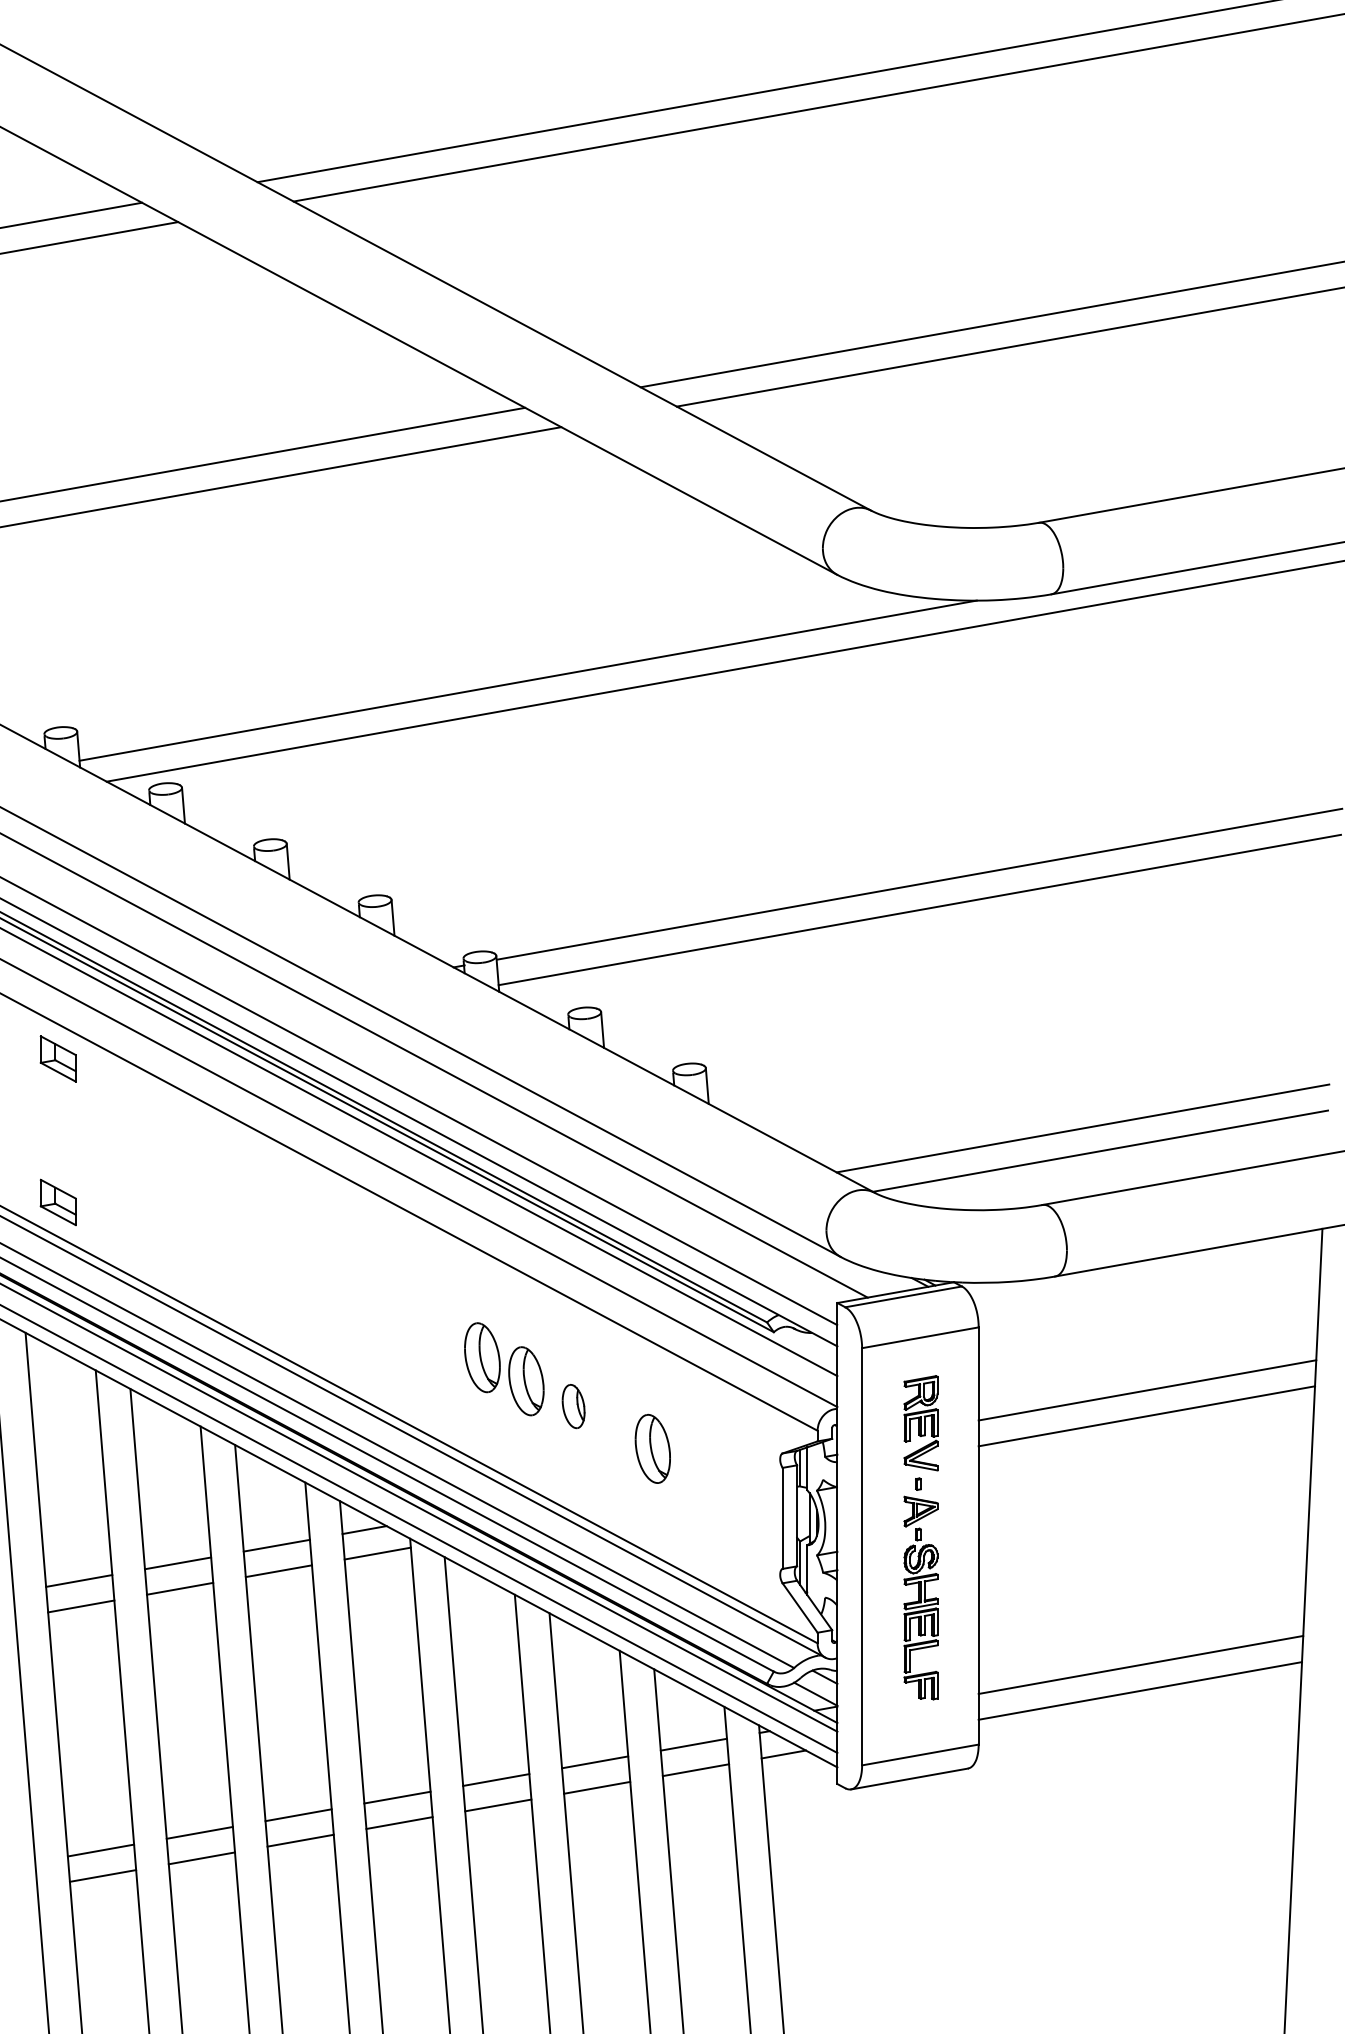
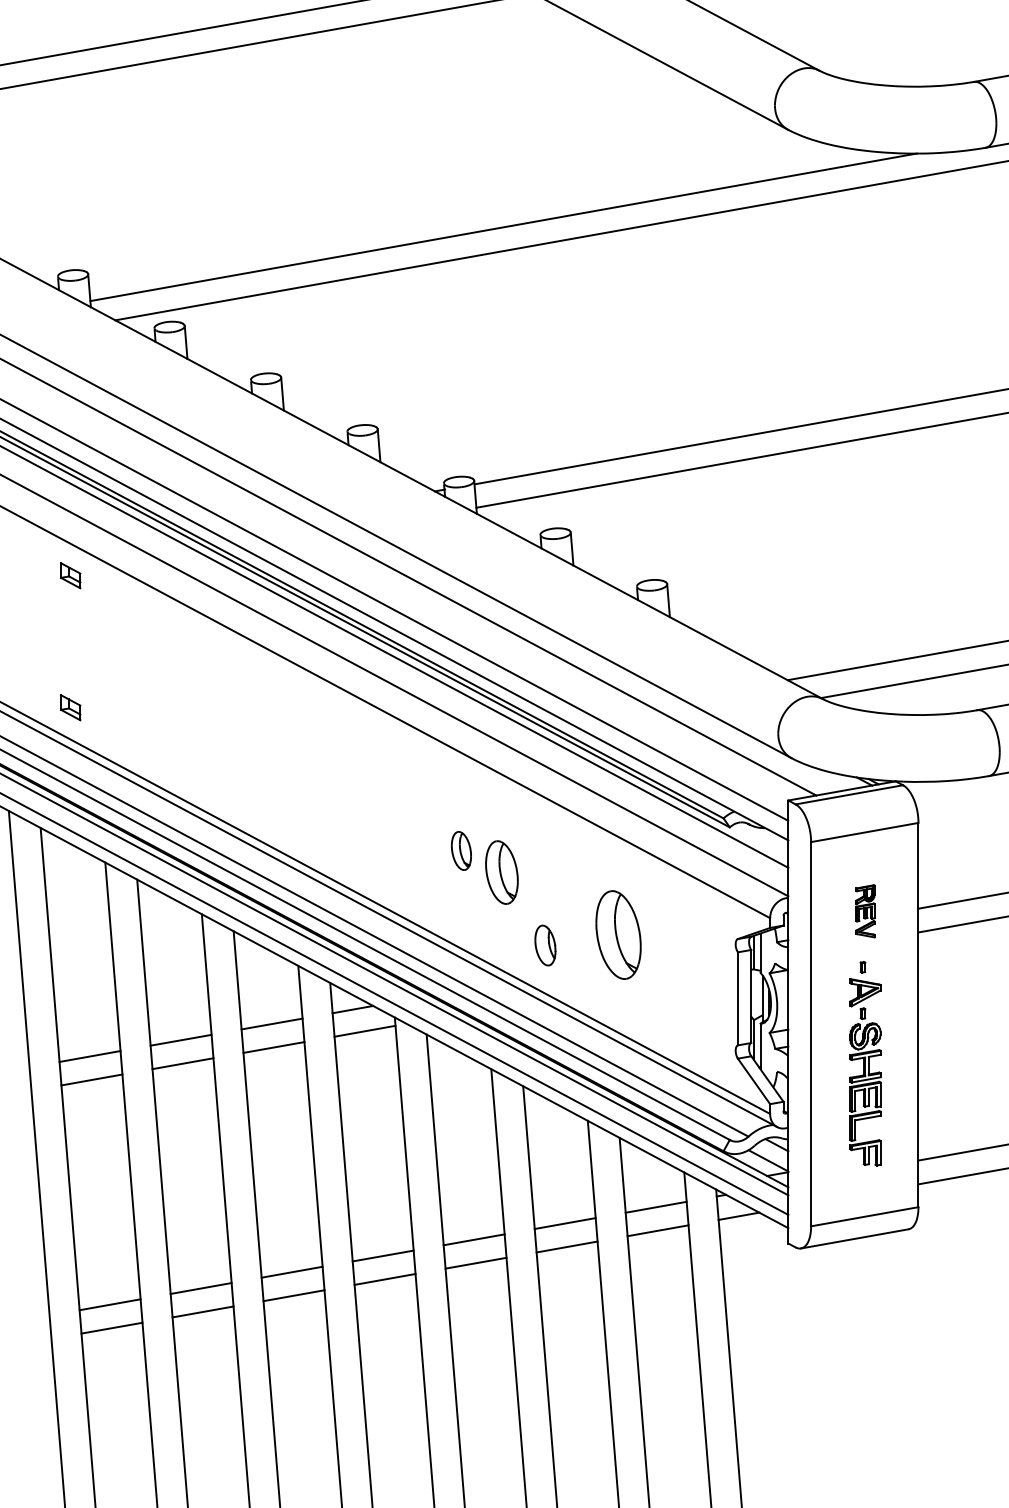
part: (57, 1058) -> (70, 575), size x0.6
part: (57, 1201) -> (70, 707), size x0.6
part: (482, 1357) -> (461, 850), size x0.6
part: (573, 1406) -> (545, 945), moved
part: (920, 1423) -> (864, 911), size x0.6
part: (652, 1448) -> (618, 934), size x1.4

